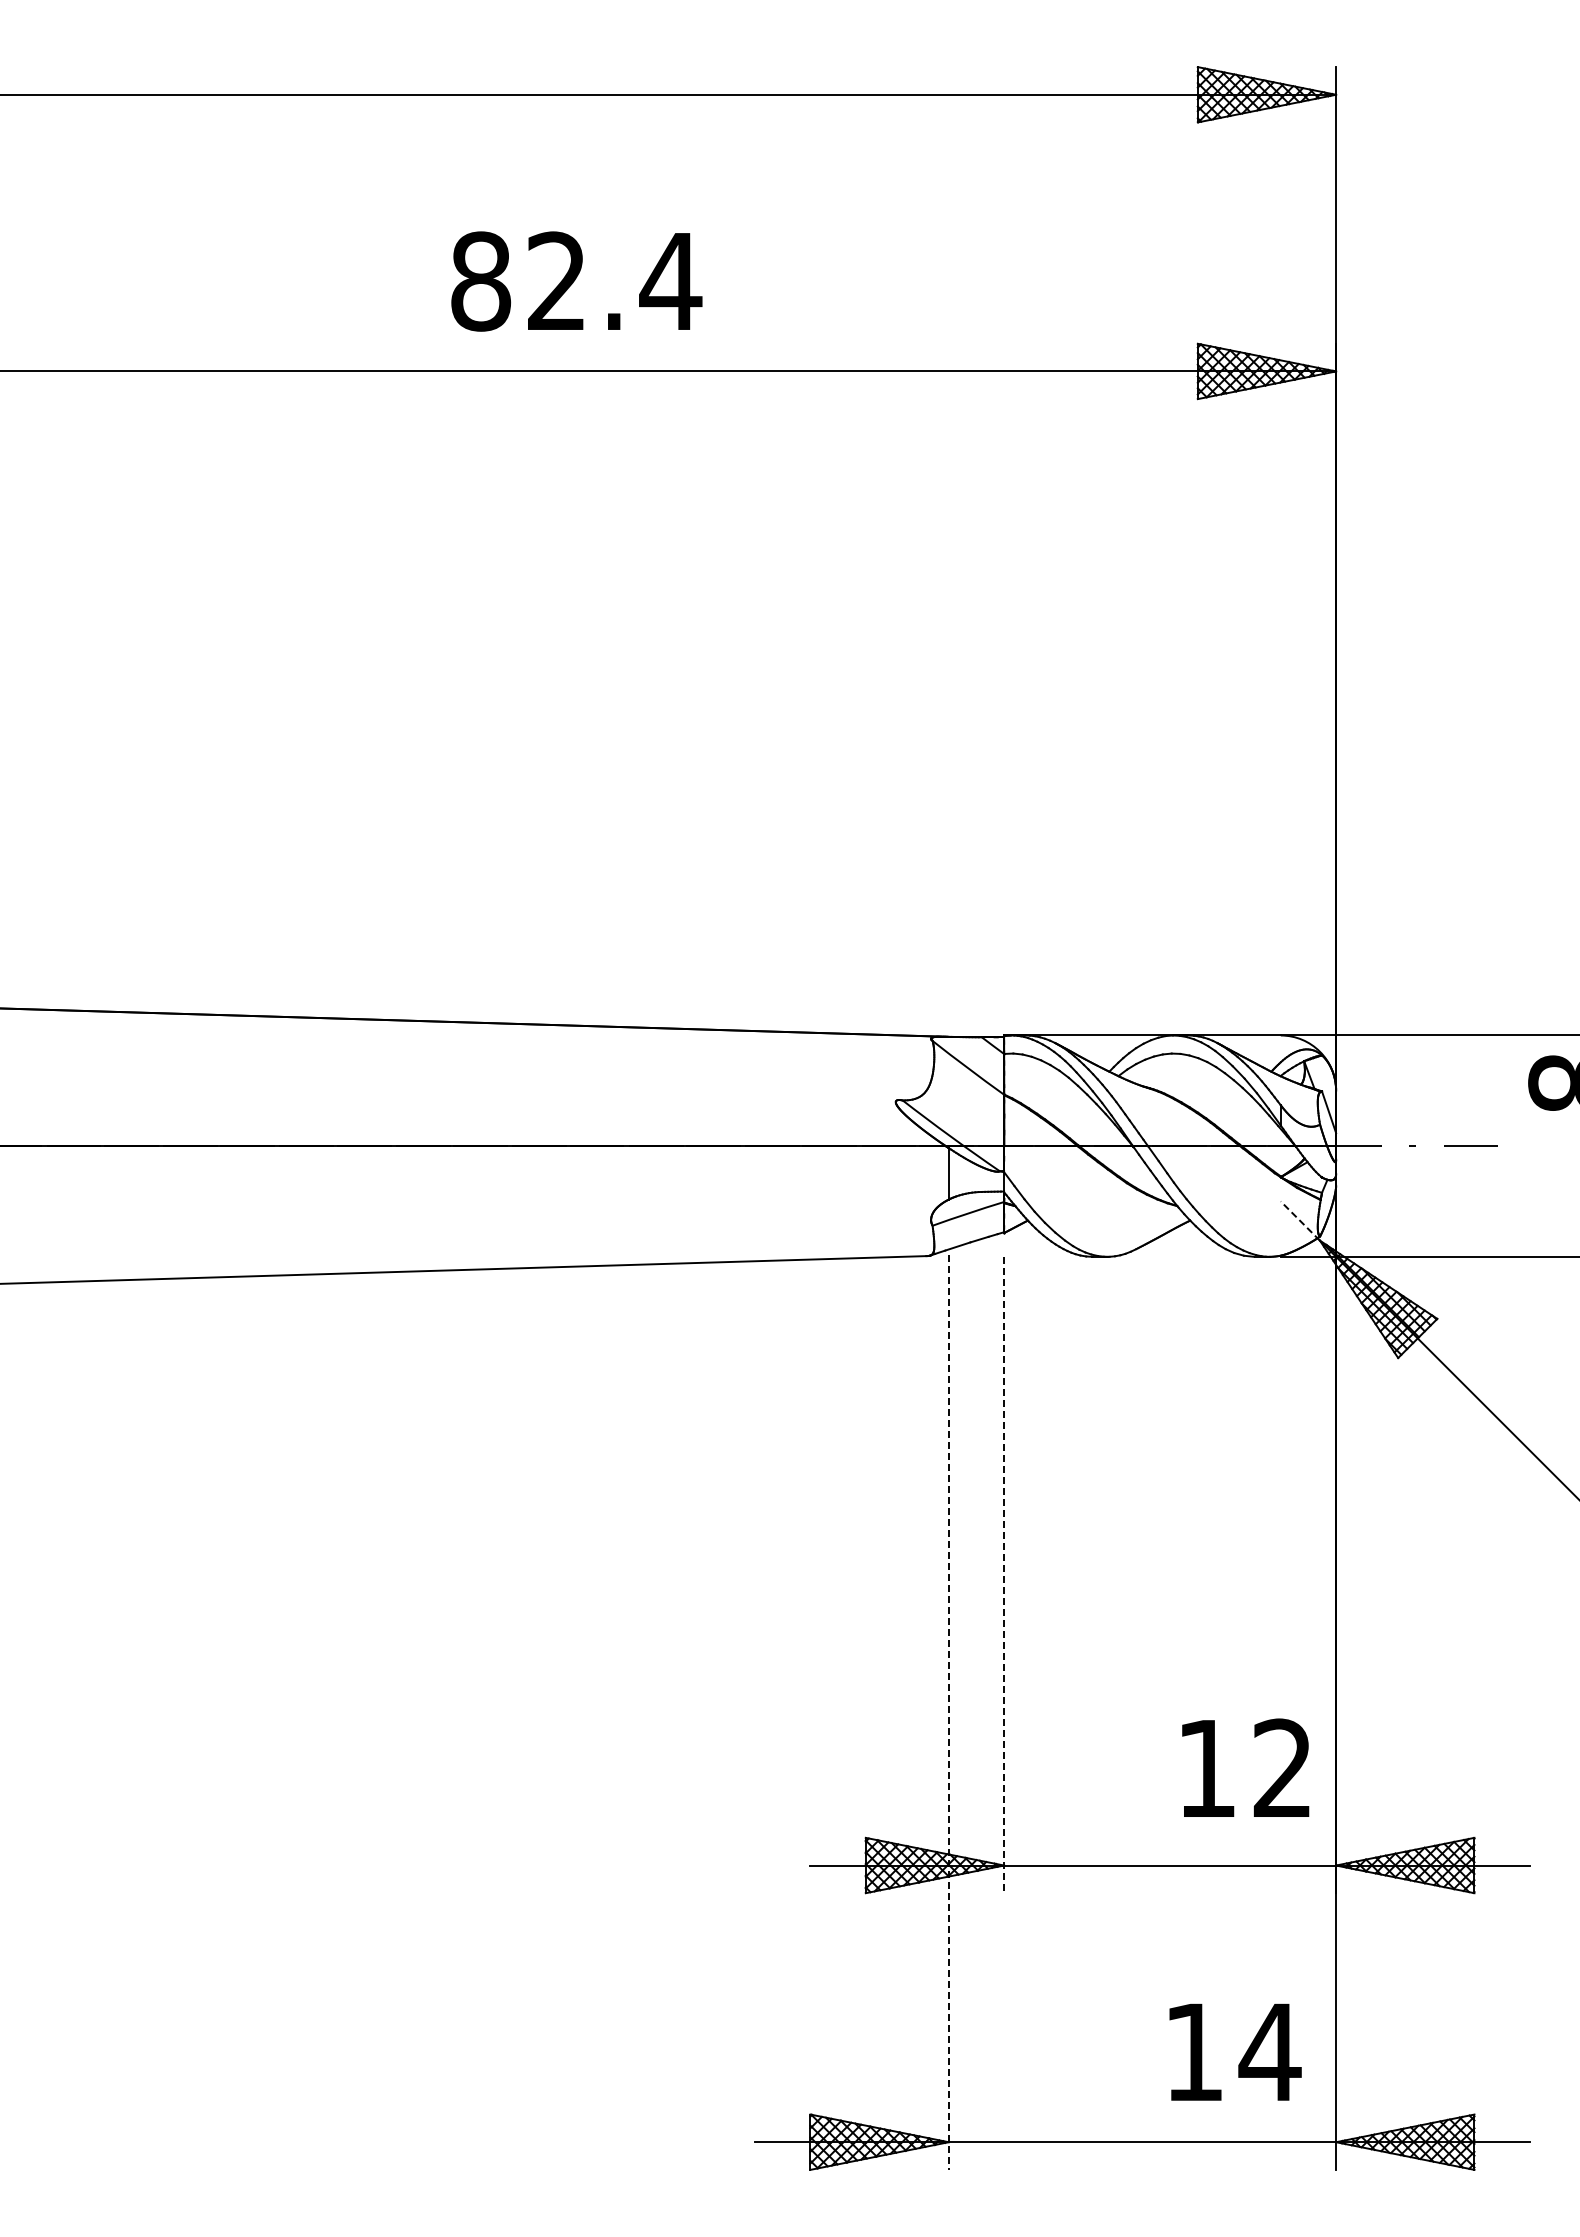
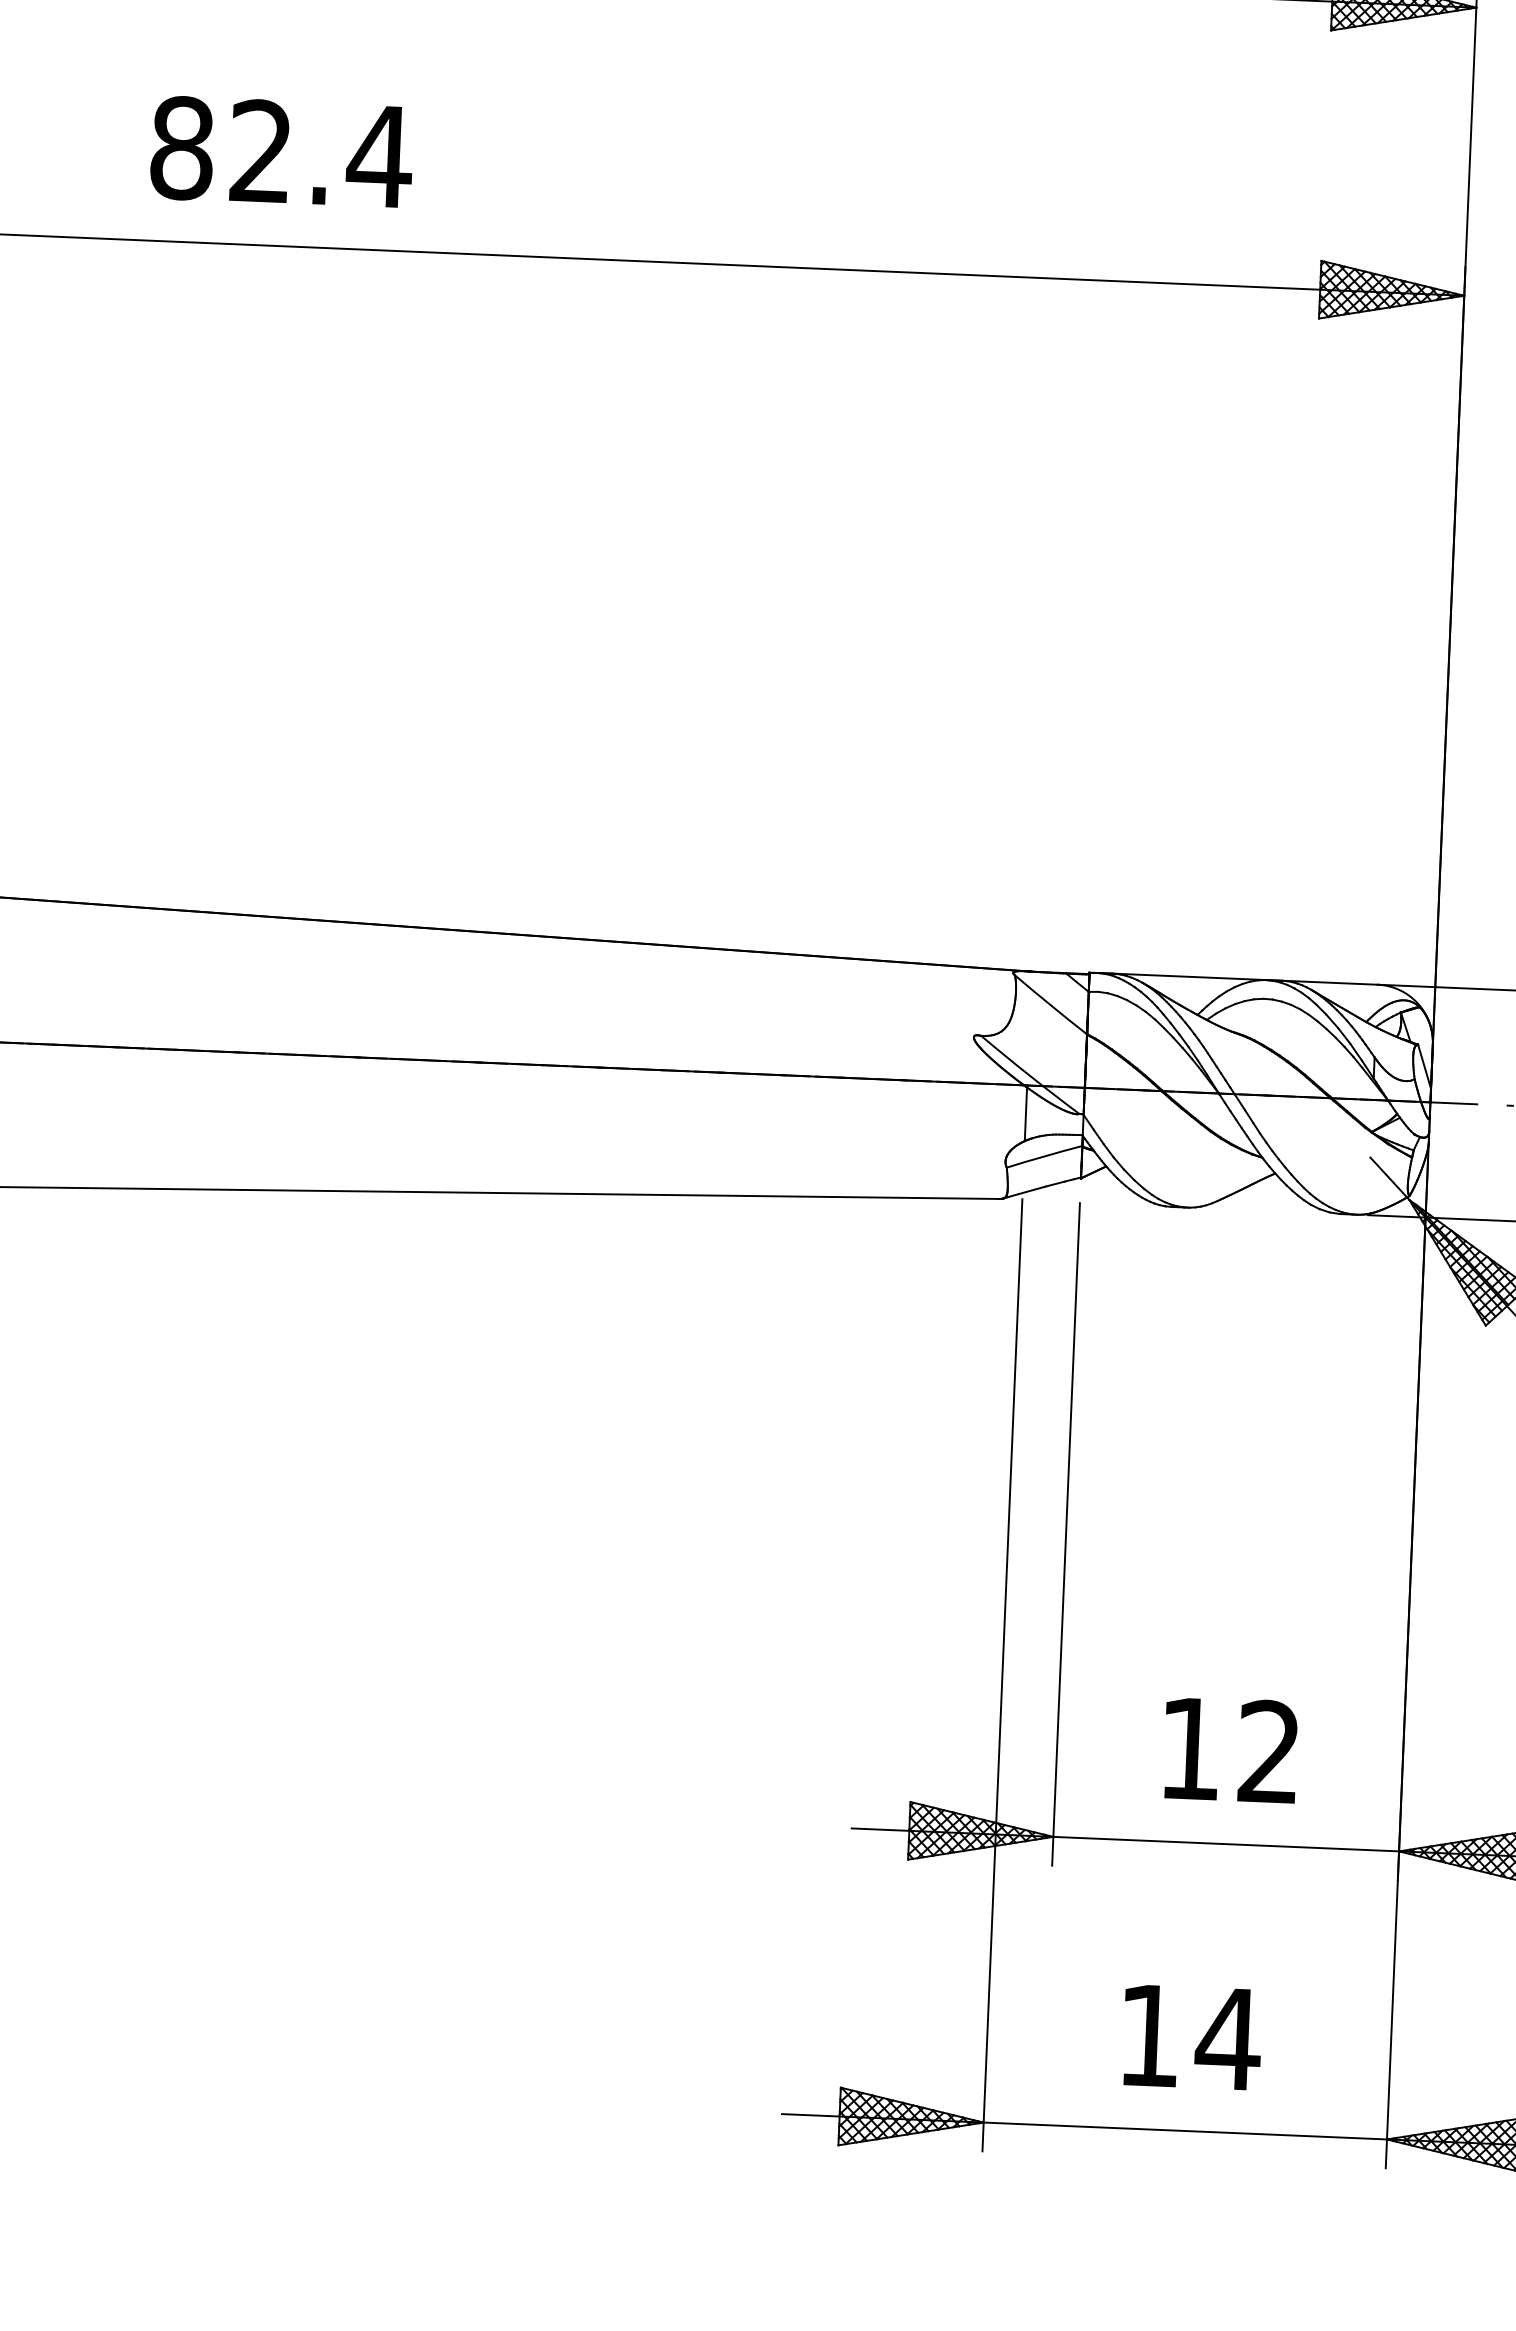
text: (576, 281) -> (281, 152), moved
line: (1300, 1221) -> (1390, 1179), dashed -> solid
line: (1004, 1575) -> (1066, 1534), dashed -> solid
line: (948, 1713) -> (1002, 1676), dashed -> solid
text: (1245, 1767) -> (1230, 1749), moved
text: (1235, 2051) -> (1192, 2036), moved

